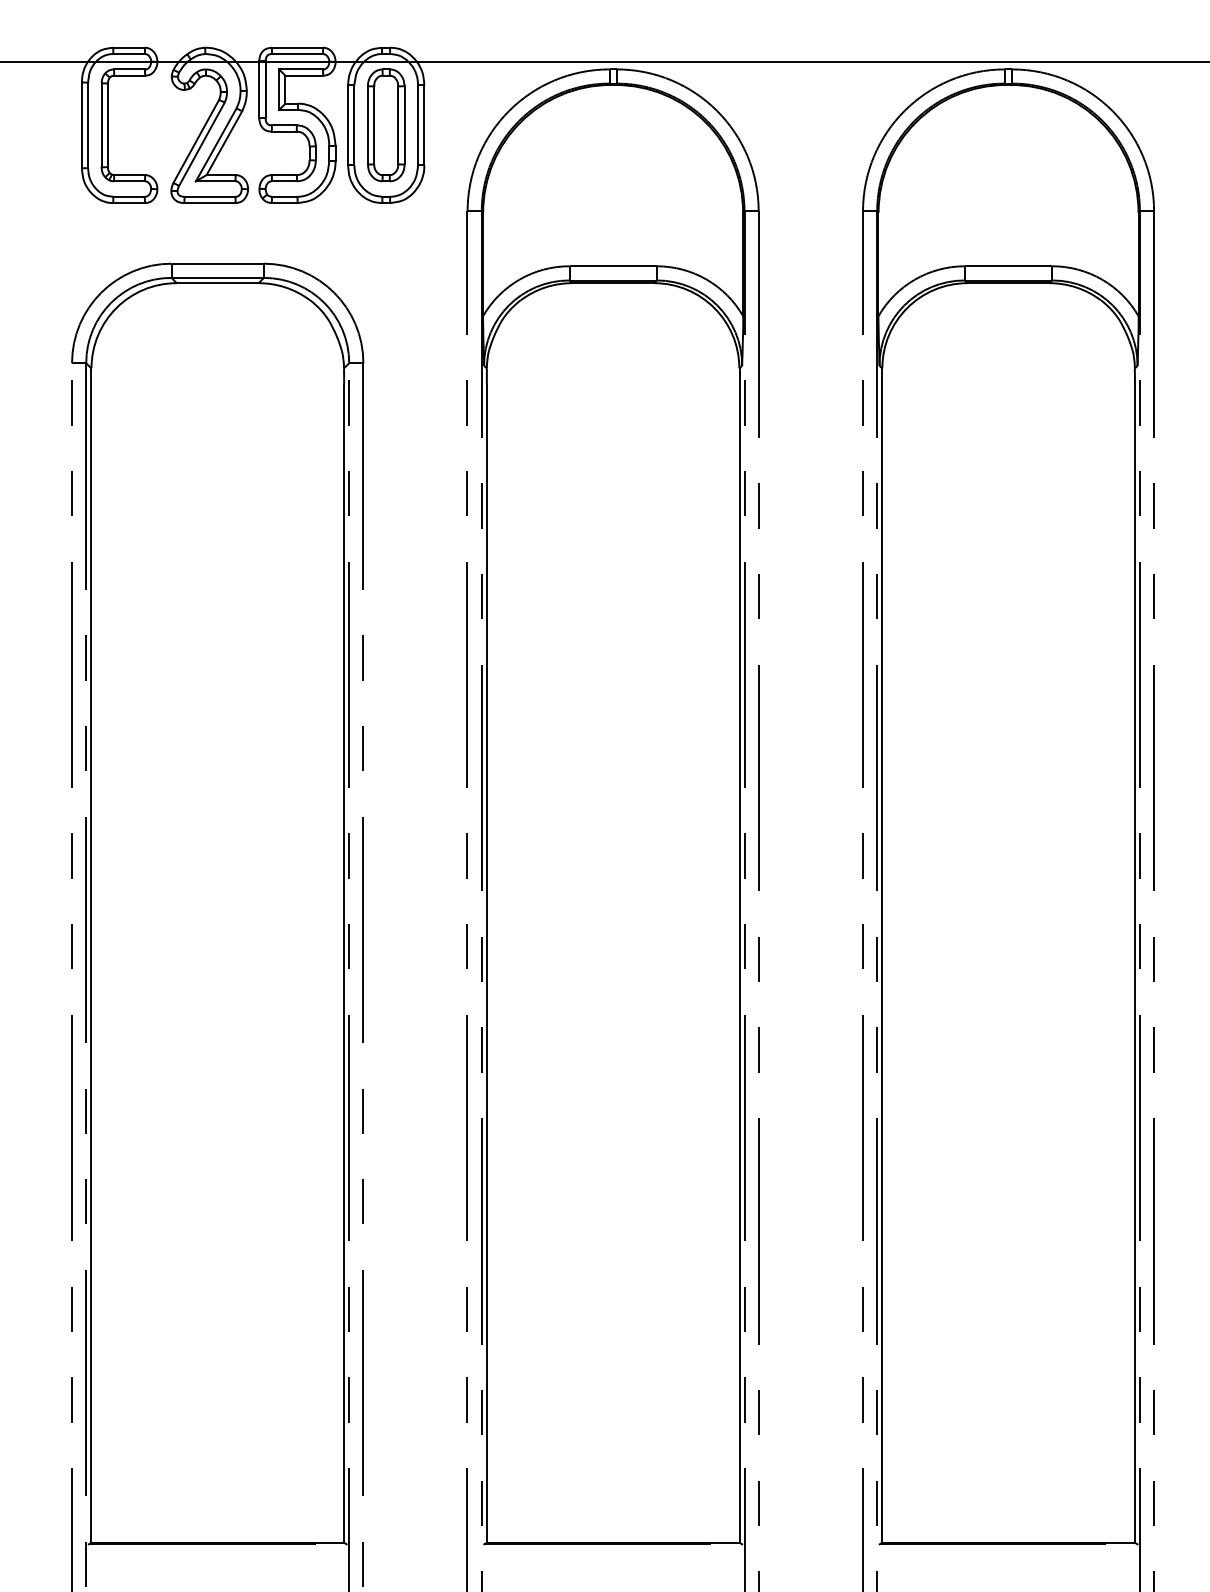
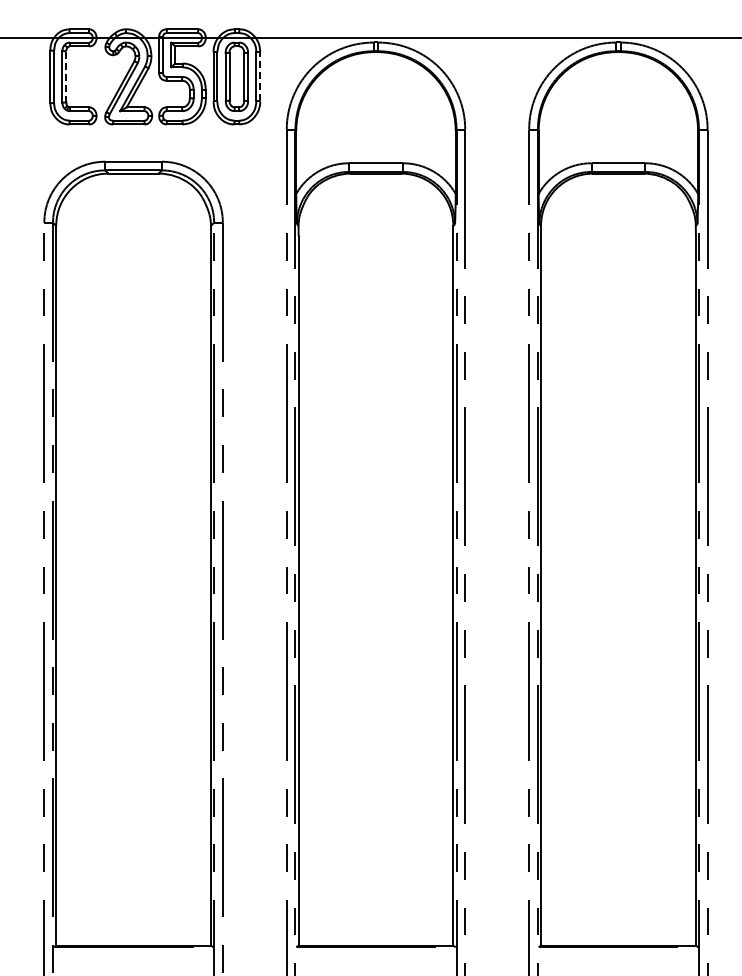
line: (108, 124) -> (66, 76), solid -> dashed
line: (424, 124) -> (260, 76), solid -> dashed

